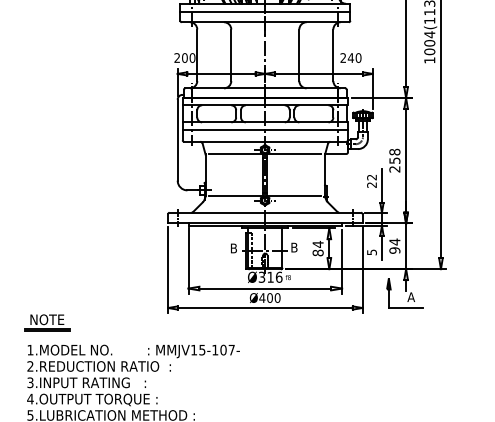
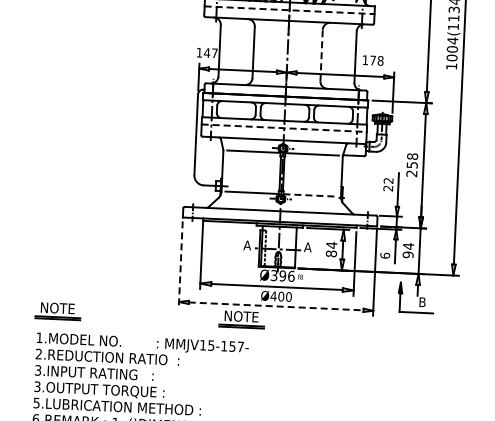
line: (265, 11) -> (289, 10), solid -> dashed
line: (299, 55) -> (321, 55), solid -> dashed
text: (184, 57) -> (206, 52), 200 -> 147
text: (350, 57) -> (372, 60), 240 -> 178
line: (265, 129) -> (284, 128), solid -> dashed
line: (294, 195) -> (310, 195), solid -> dashed
text: (294, 247) -> (308, 247), B -> A
text: (233, 248) -> (247, 245), B -> A
text: (371, 252) -> (384, 255), 5 -> 6
line: (168, 270) -> (181, 264), solid -> dashed
text: (270, 276) -> (282, 275), Ø316 -> Ø396
text: (411, 296) -> (422, 301), A -> B
line: (265, 308) -> (276, 306), solid -> dashed
part: (231, 322) -> (241, 319), added
text: (223, 349) -> (232, 345), MMJV15-107- -> MMJV15-157-
text: (30, 398) -> (37, 386), 4.OUTPUT -> 3.OUTPUT

